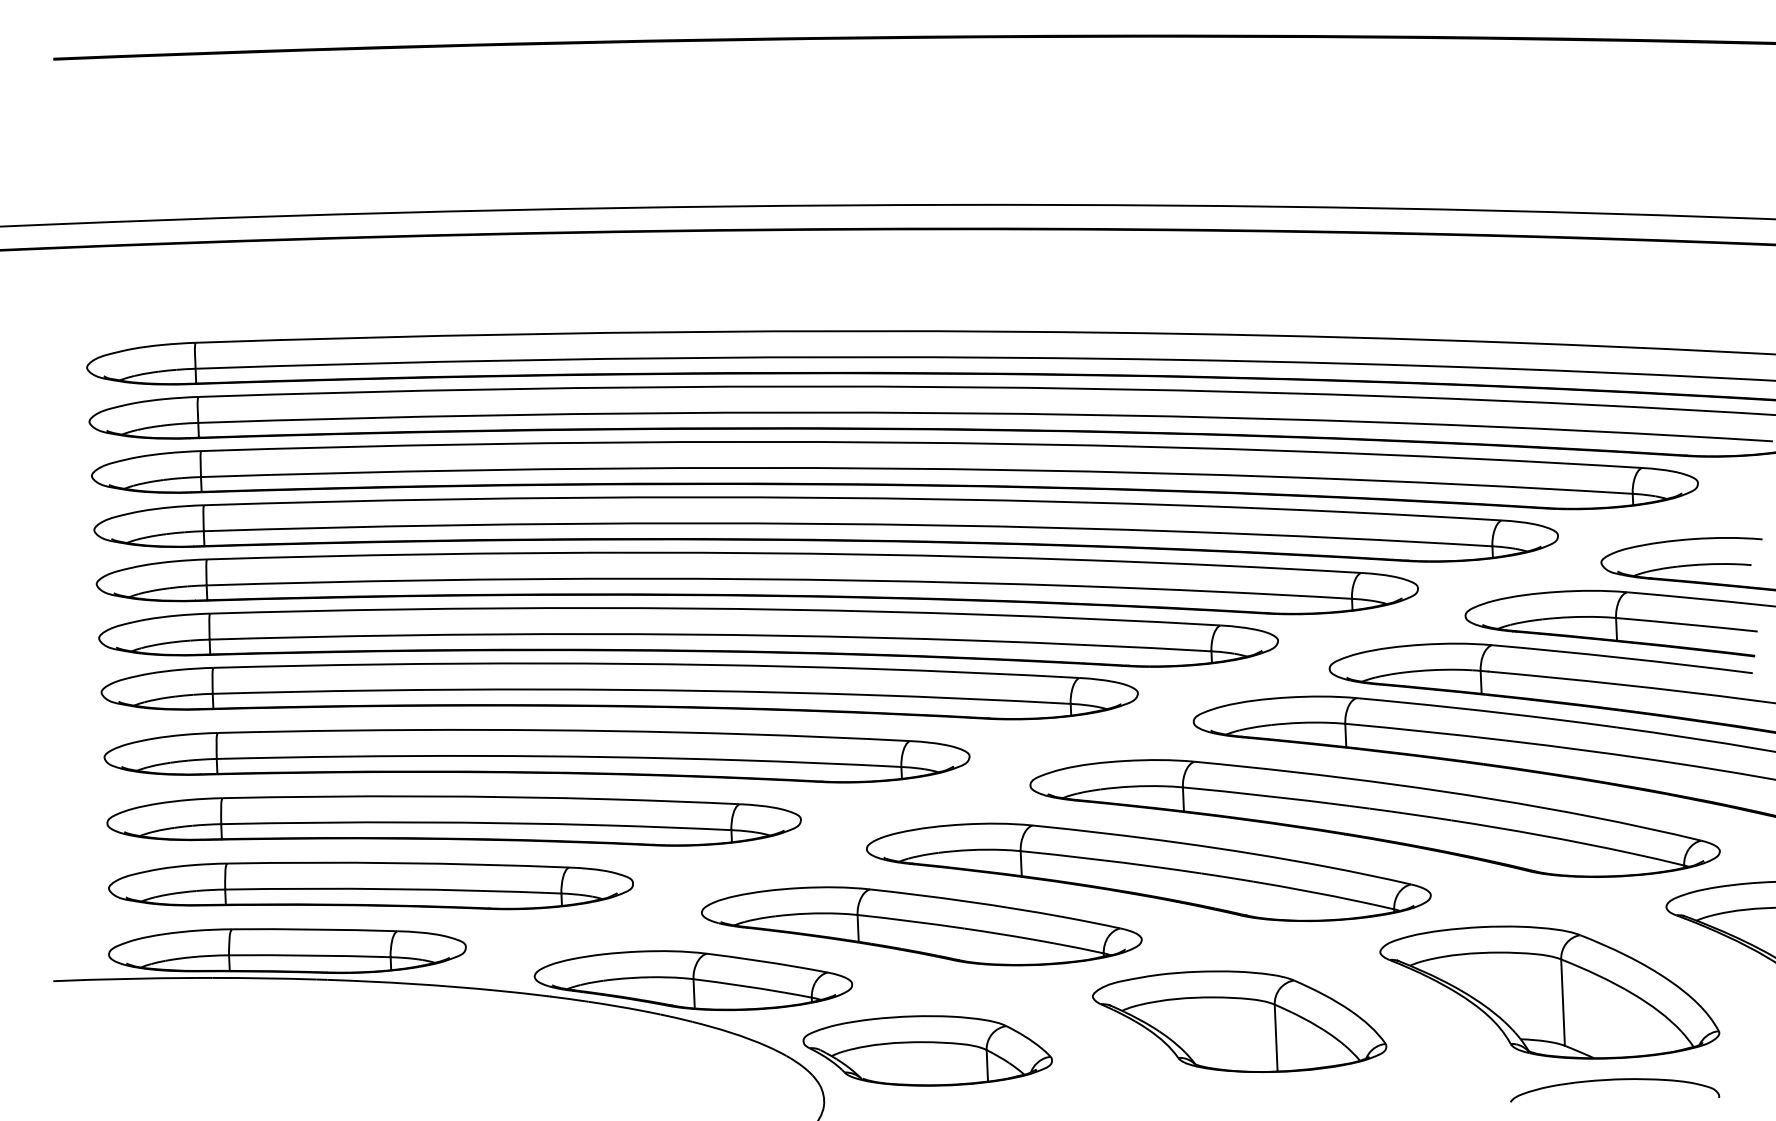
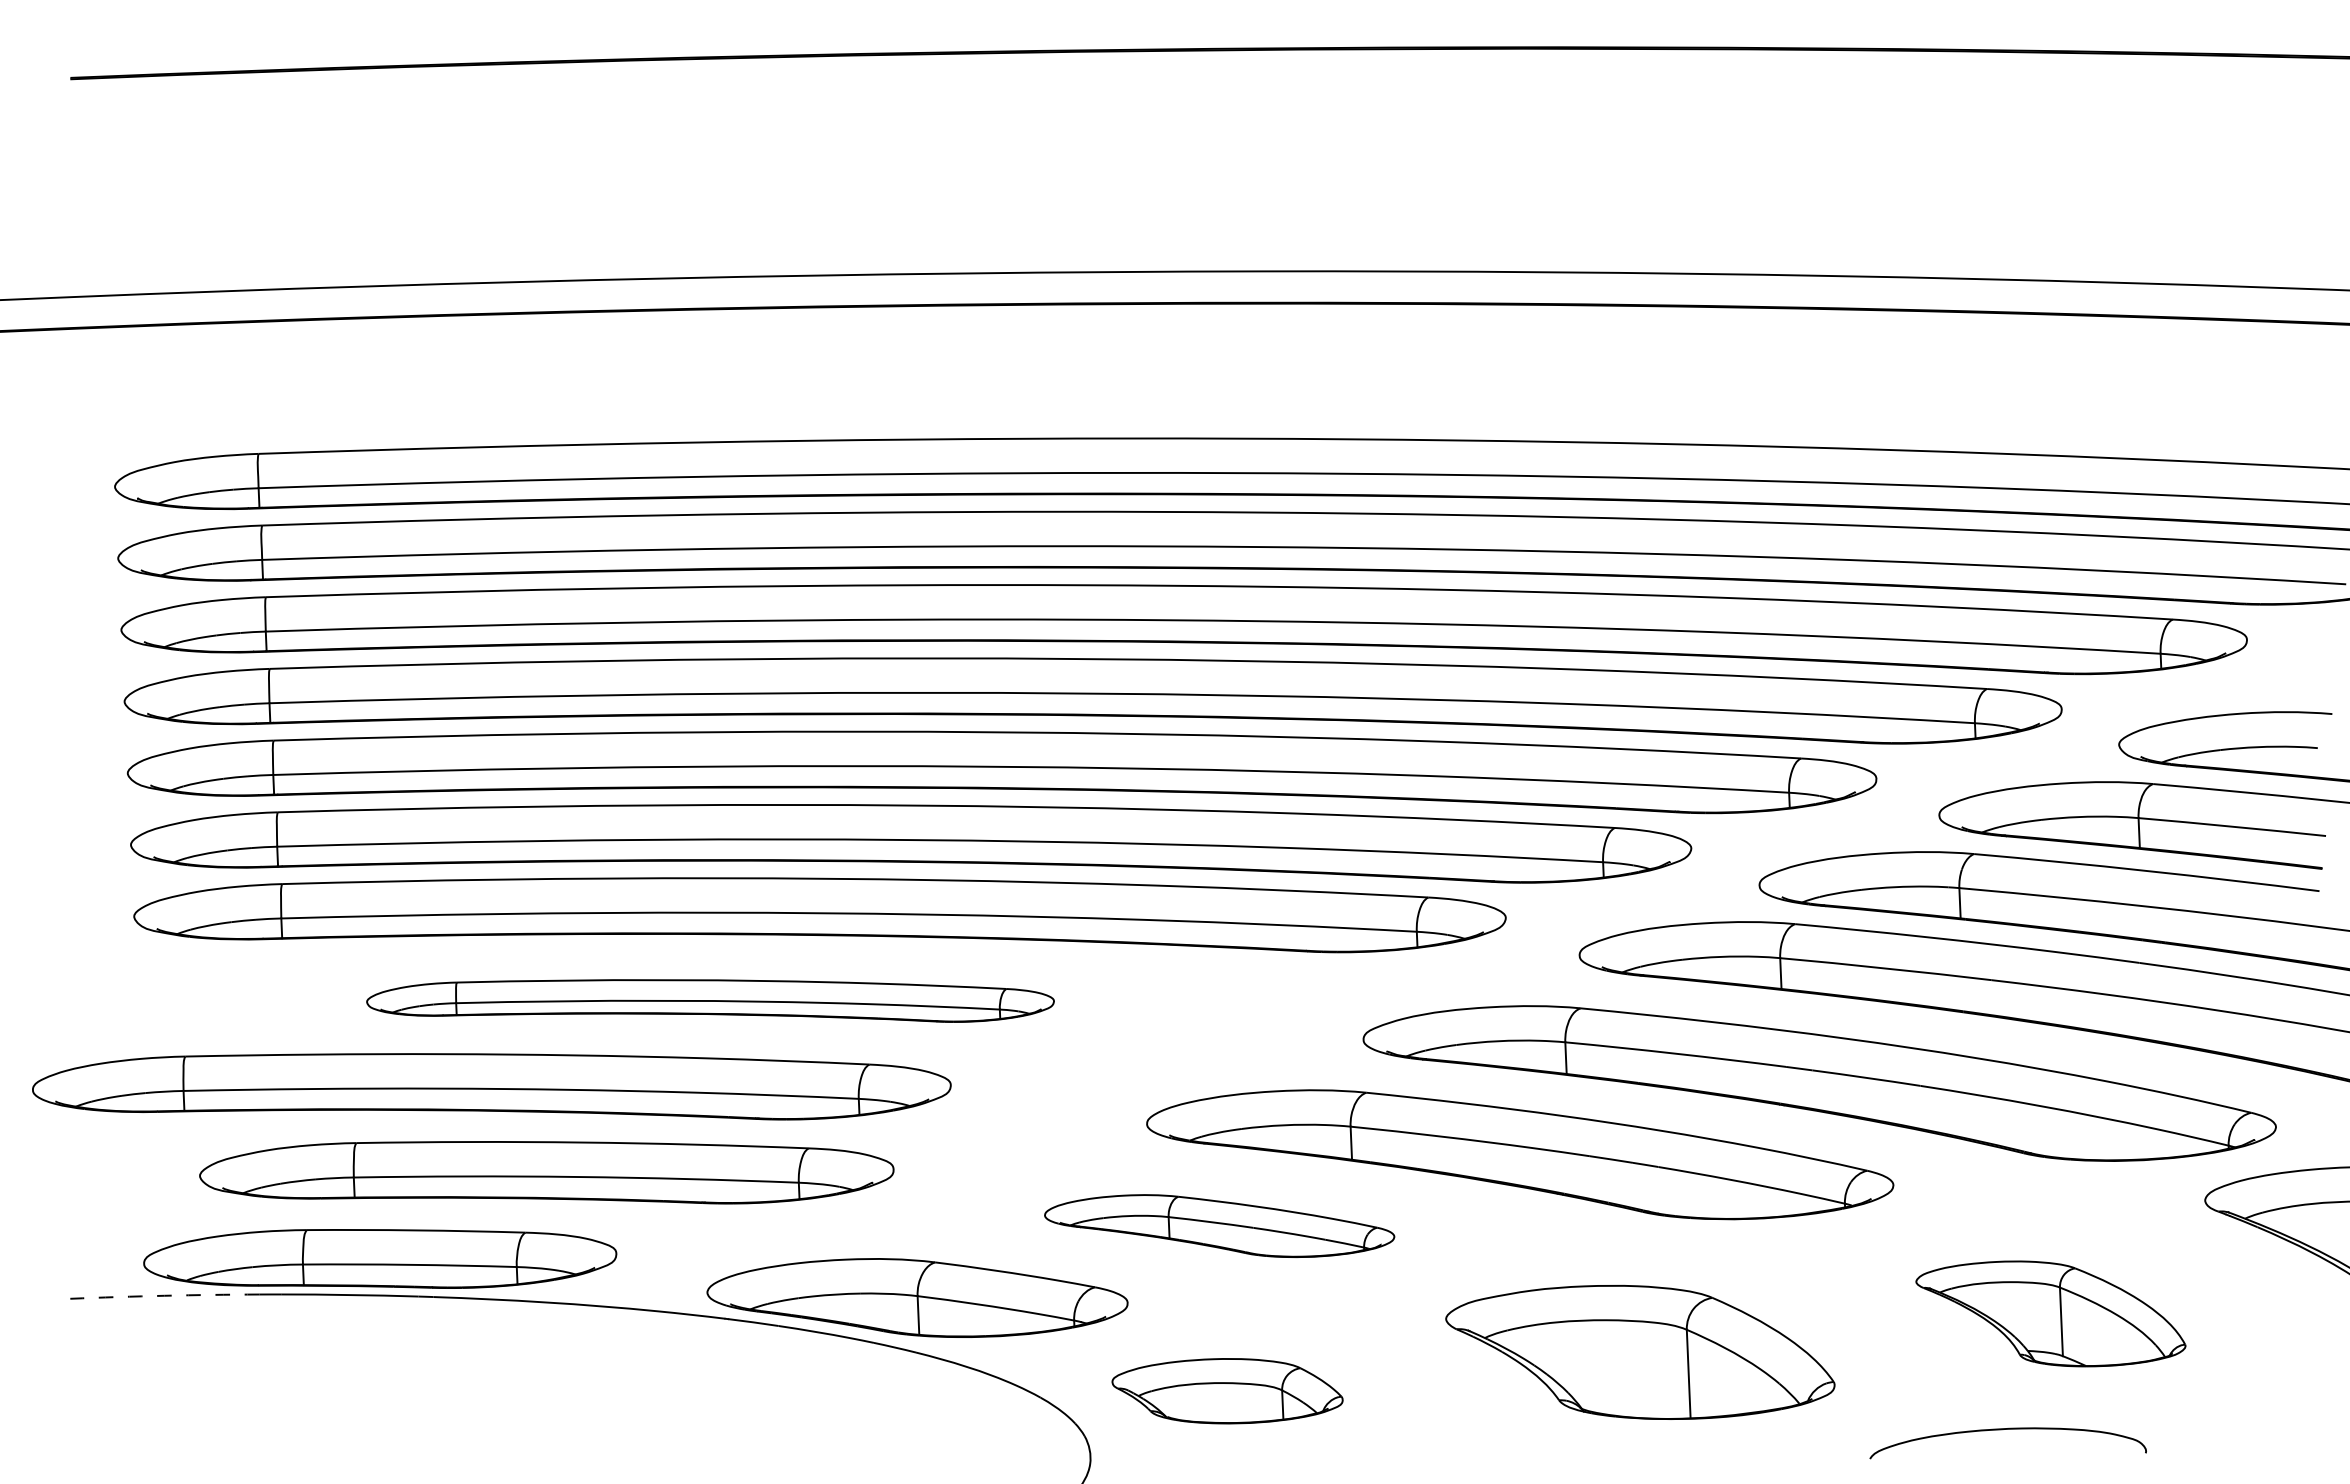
part: (537, 755) -> (710, 1000), size x0.6
part: (453, 820) -> (491, 1086), moved
part: (370, 885) -> (546, 1172), moved
part: (921, 925) -> (1219, 1225), size x0.6
arc: (124, 978) -> (164, 1295), solid -> dashed
part: (1549, 992) -> (2050, 1313), size x0.6
part: (927, 1051) -> (1227, 1391), size x0.7
curve: (1610, 1080) -> (2002, 1430), moved

